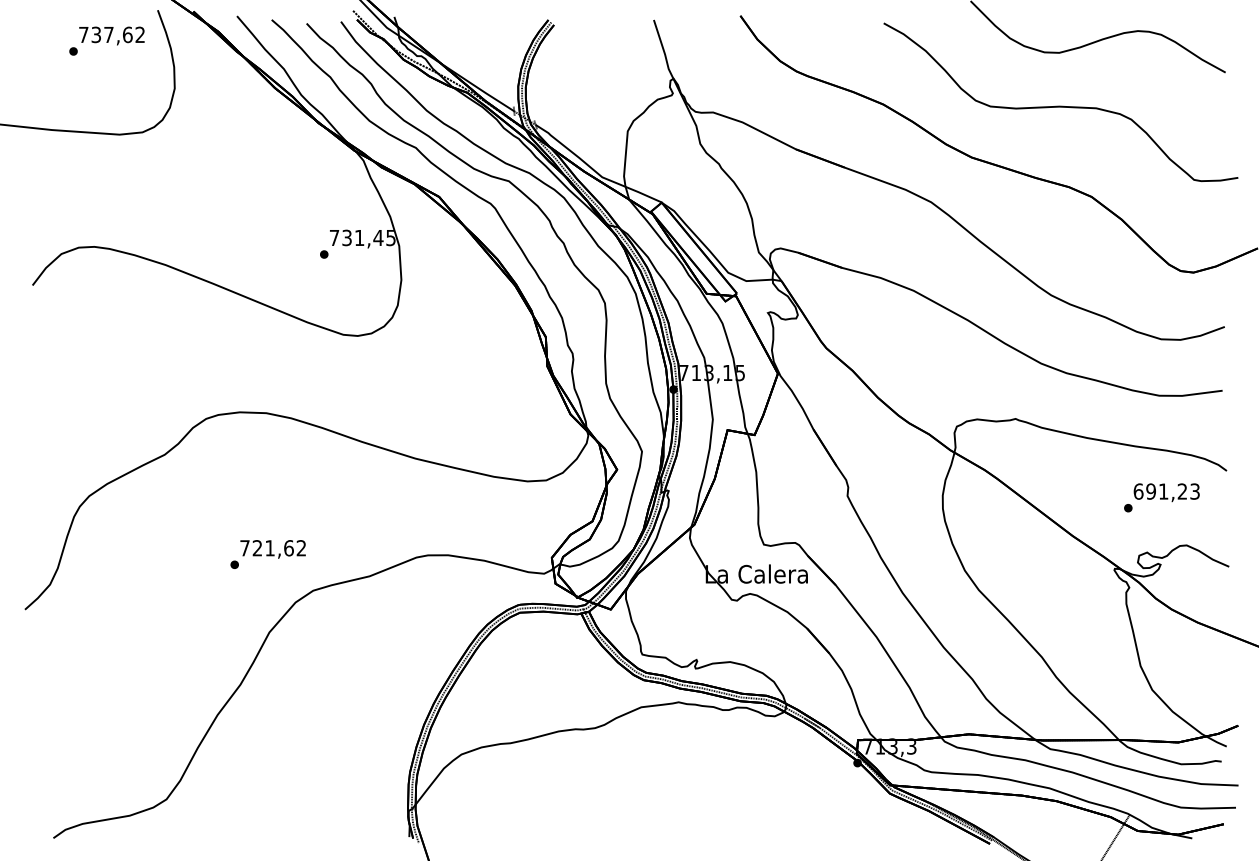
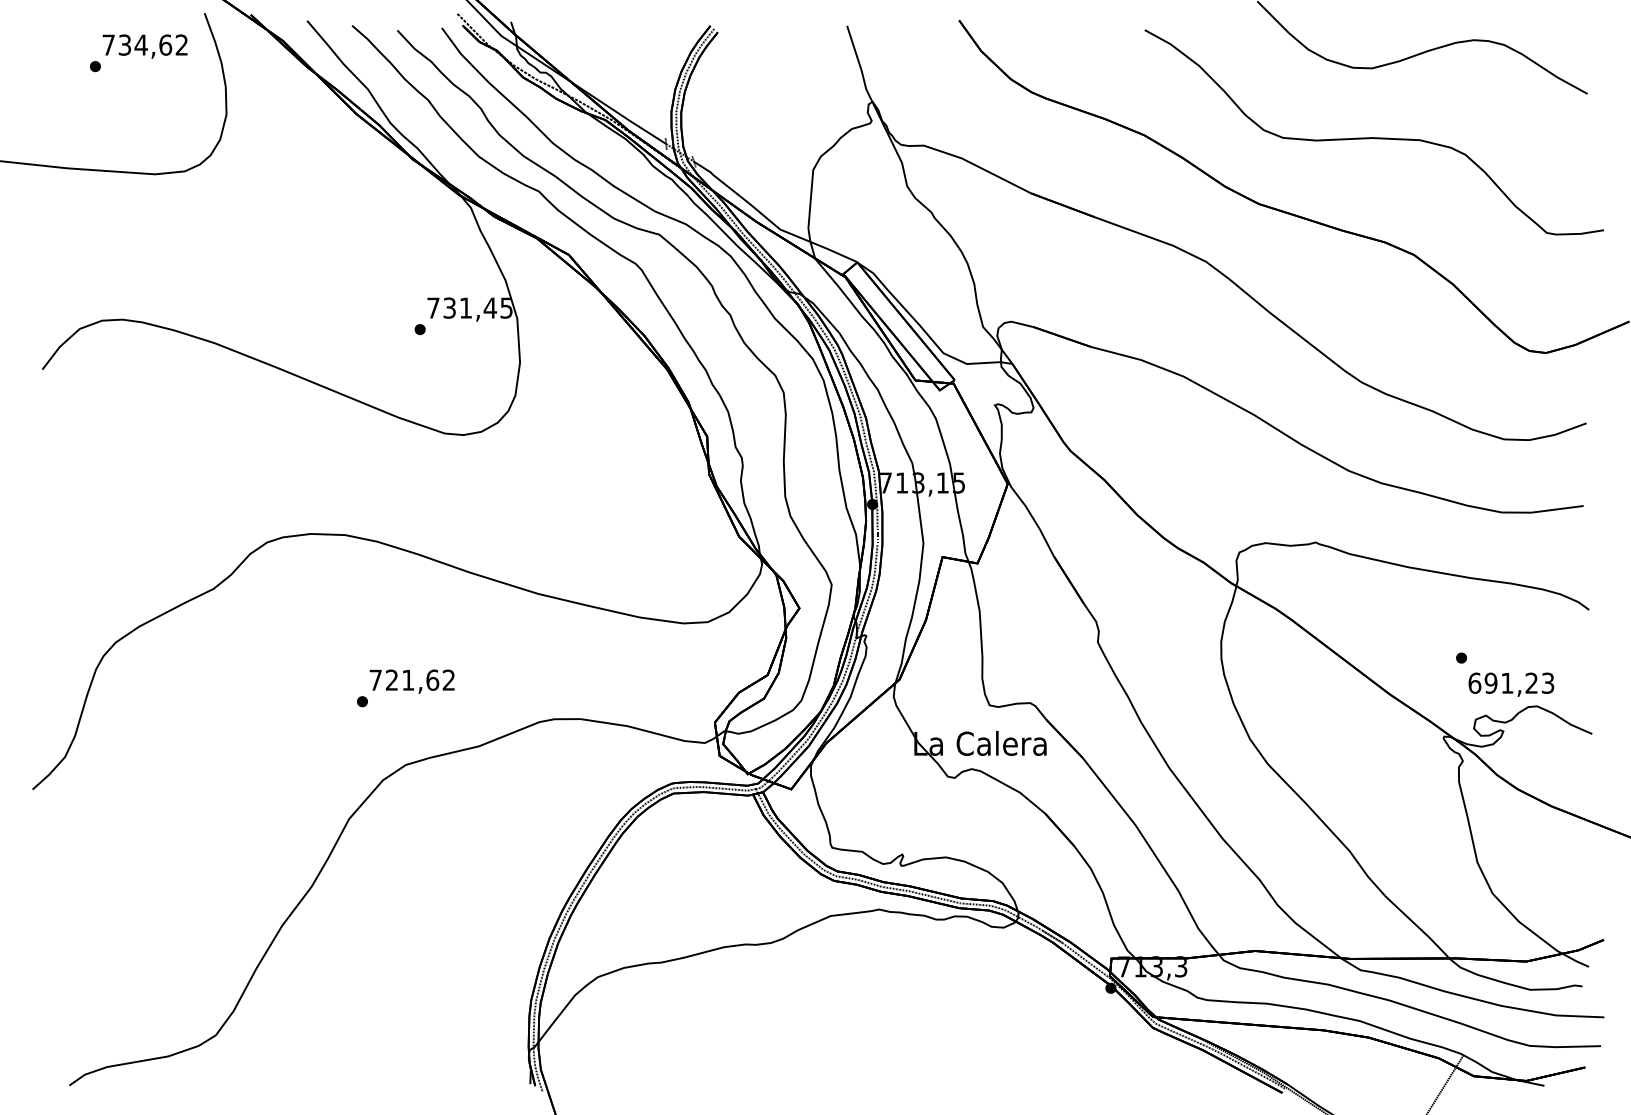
text: (108, 34) -> (140, 44), 737,62 -> 734,62
text: (1166, 492) -> (1511, 684), moved
text: (267, 554) -> (404, 688), moved

